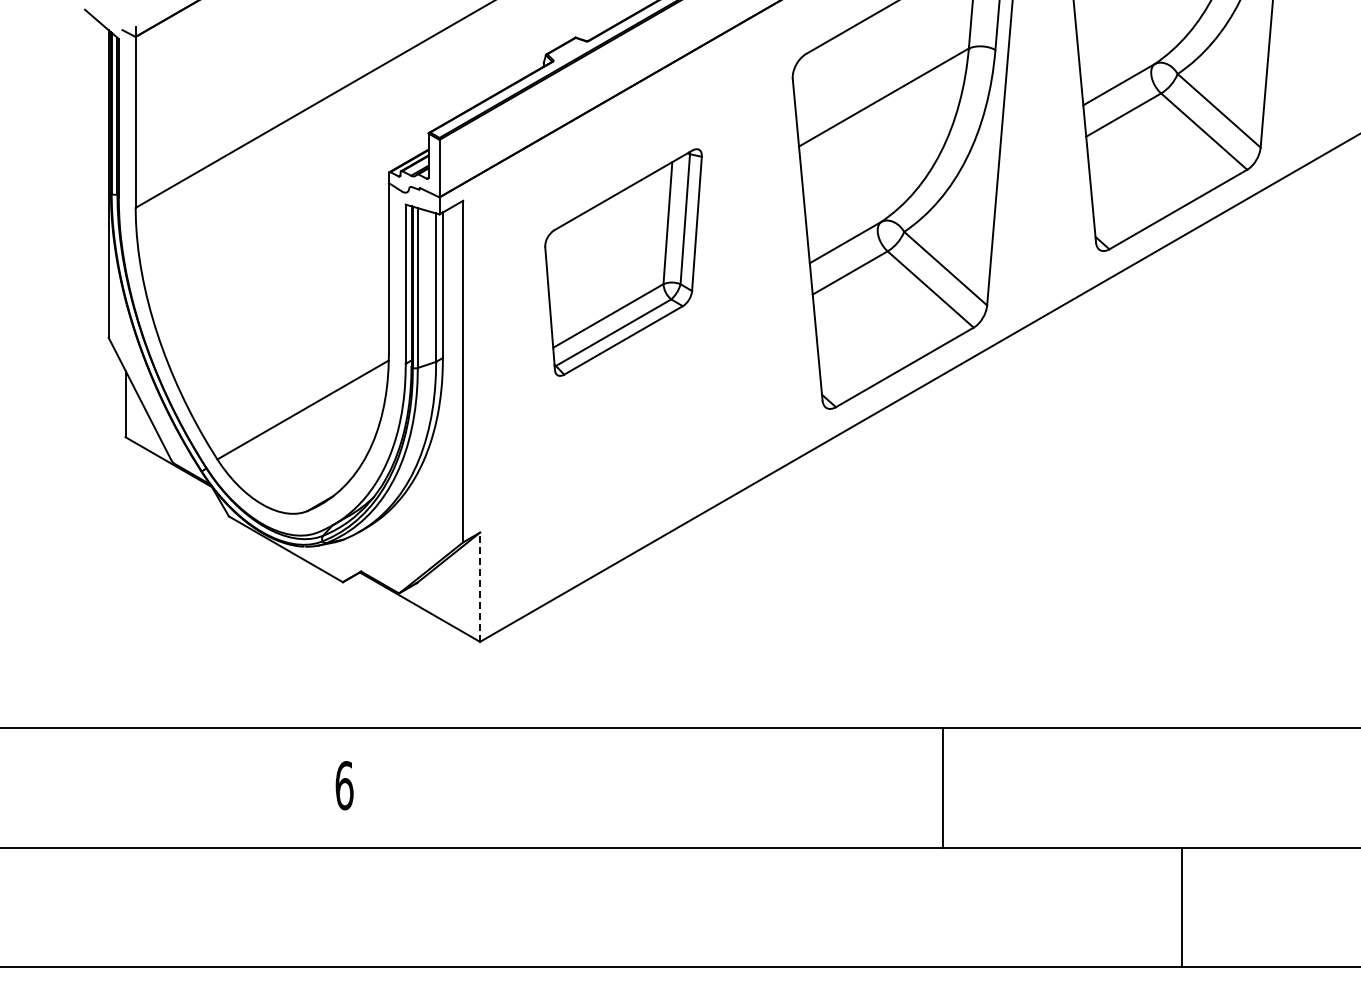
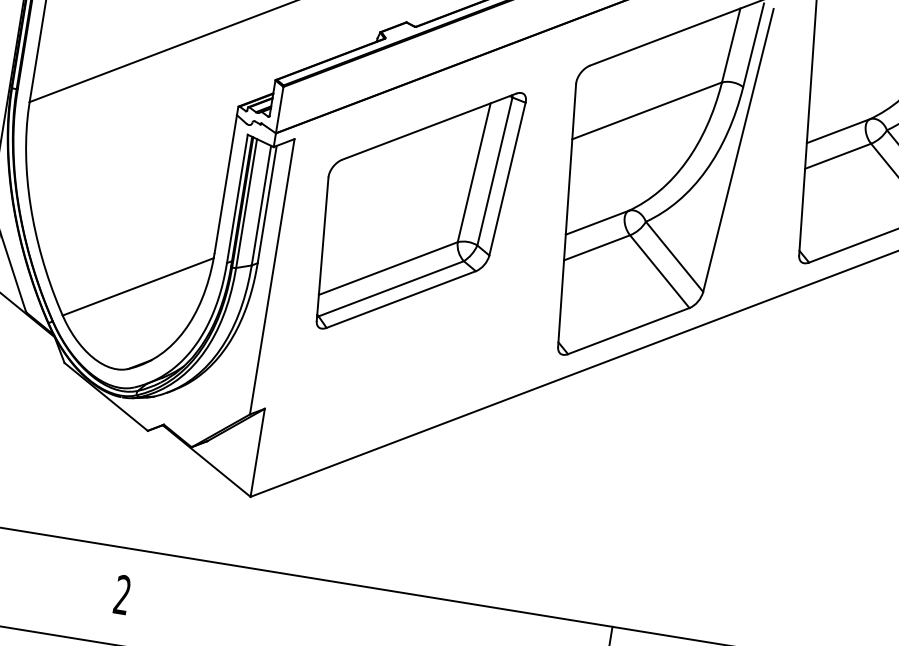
part: (623, 262) -> (415, 209), size x1.43
line: (480, 587) -> (258, 453), dashed -> solid
text: (344, 785) -> (122, 594), 6 -> 2

